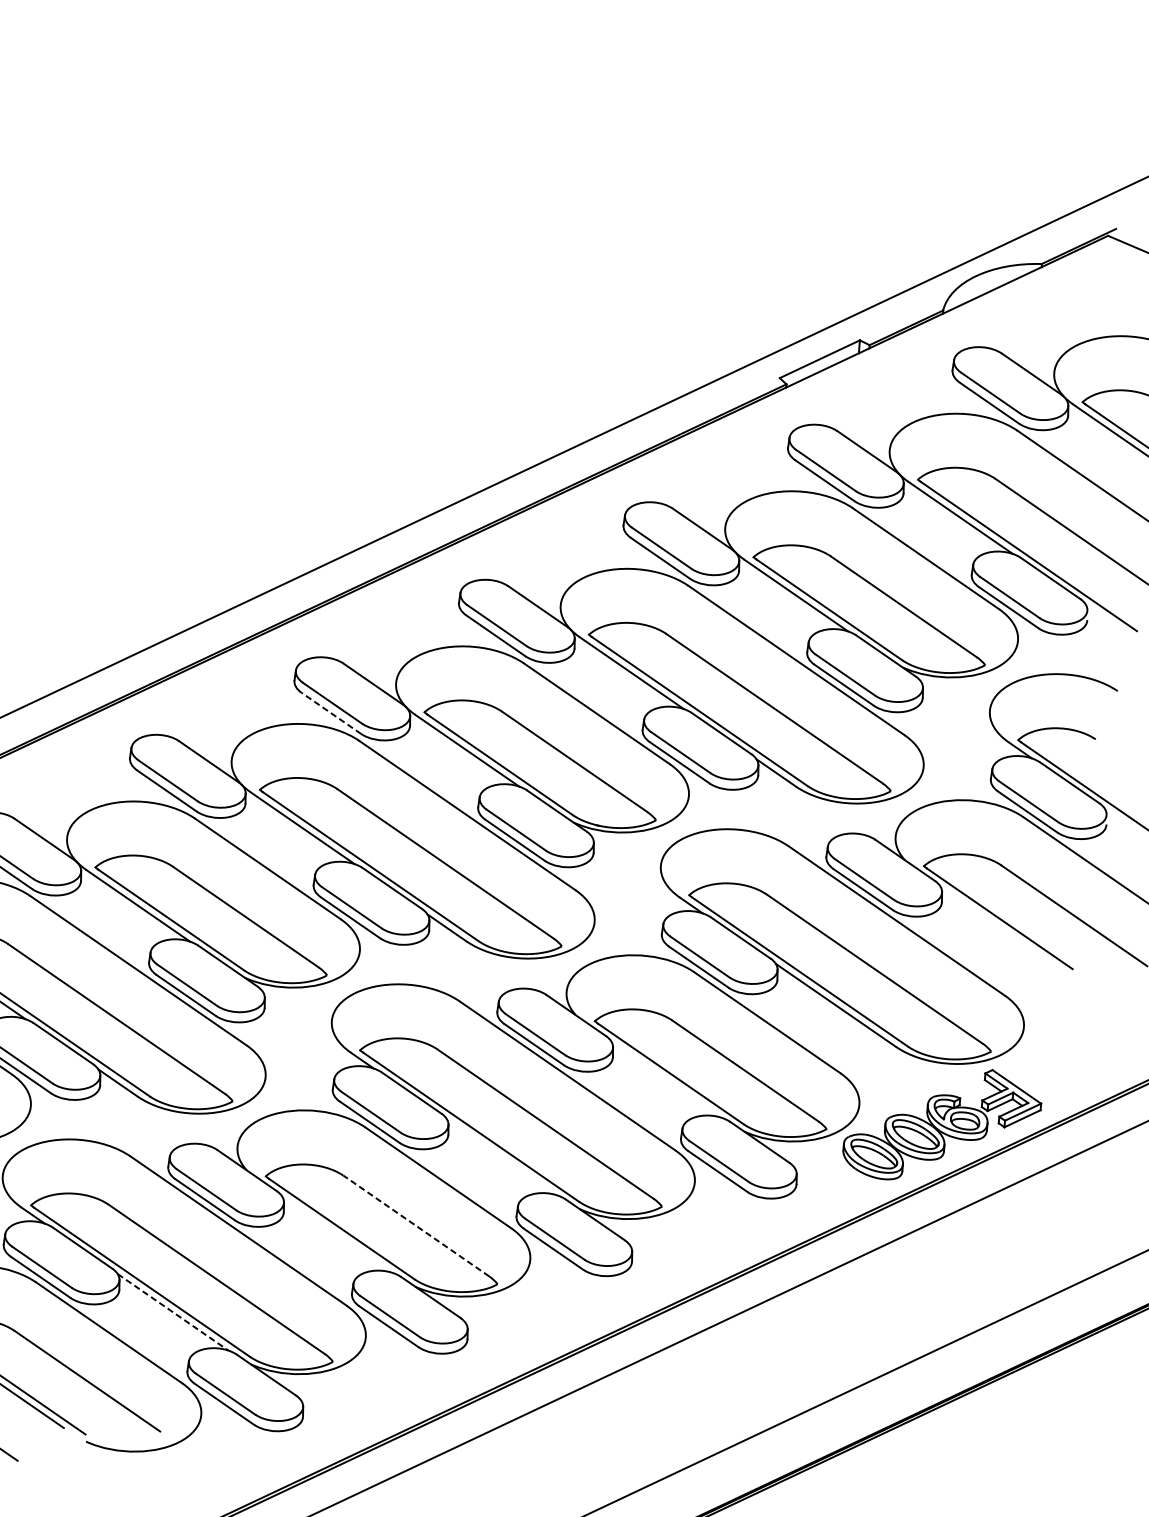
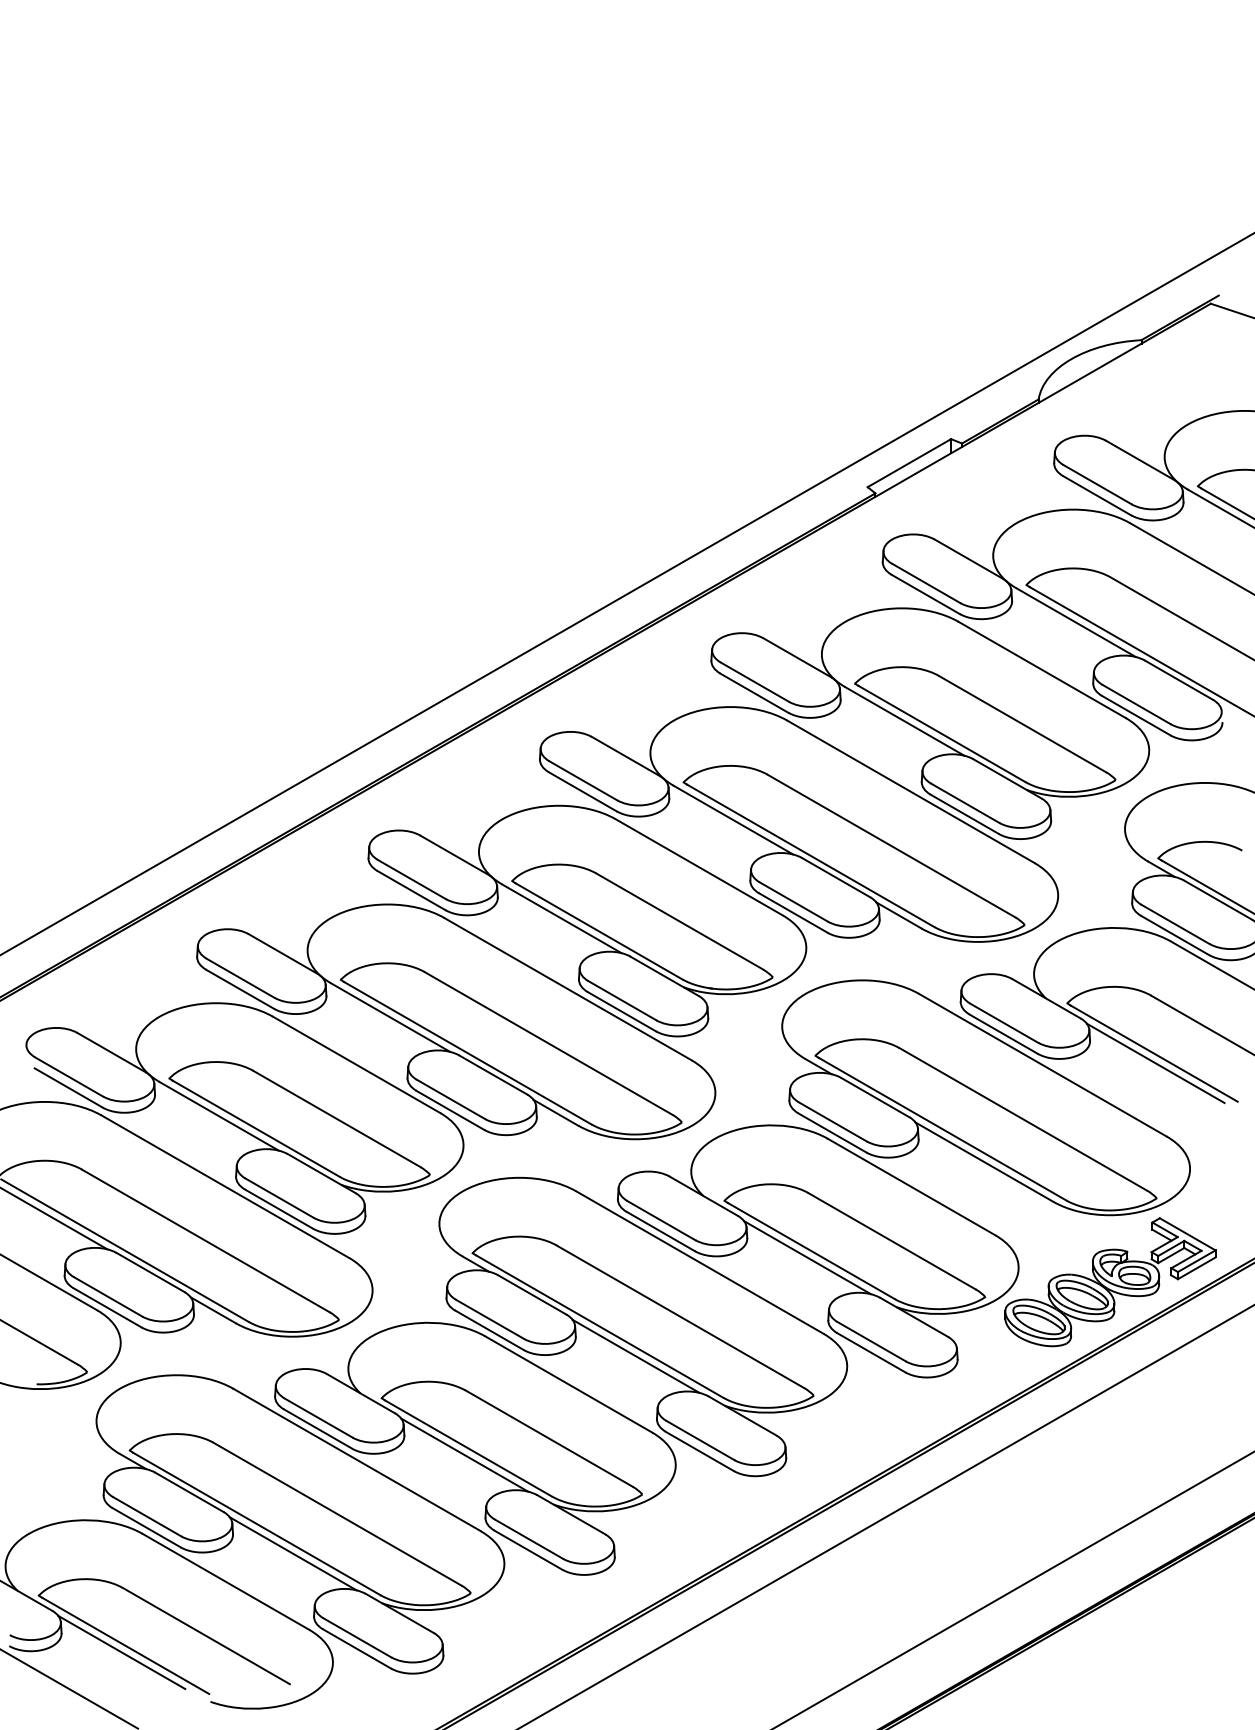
line: (331, 713) -> (411, 890), dashed -> solid
line: (1000, 927) -> (1155, 1063), added
line: (666, 1079) -> (807, 1257), added
line: (501, 1156) -> (635, 1355), added
line: (415, 1225) -> (548, 1438), dashed -> solid
line: (337, 1234) -> (464, 1454), added
line: (173, 1312) -> (293, 1554), dashed -> solid

